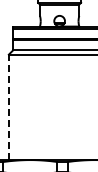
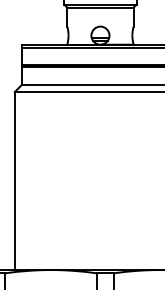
line: (8, 107) -> (14, 181), dashed -> solid

